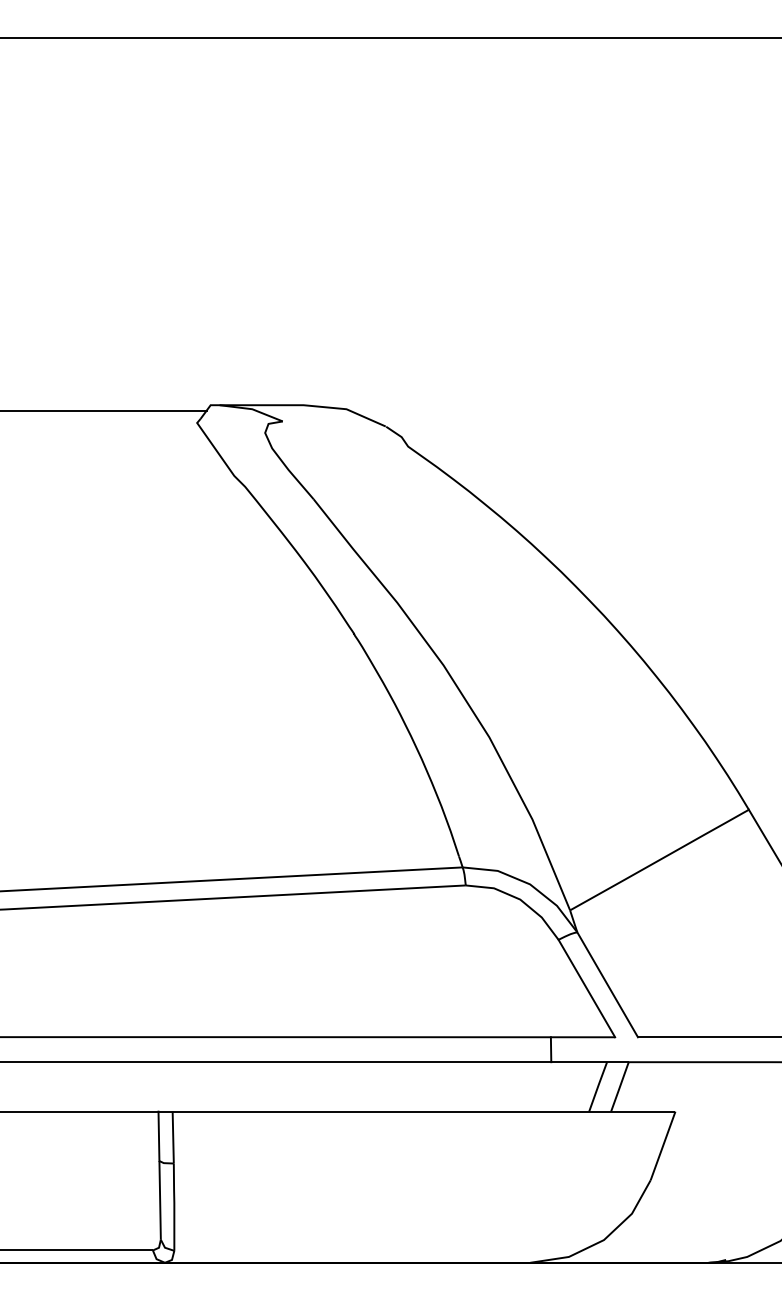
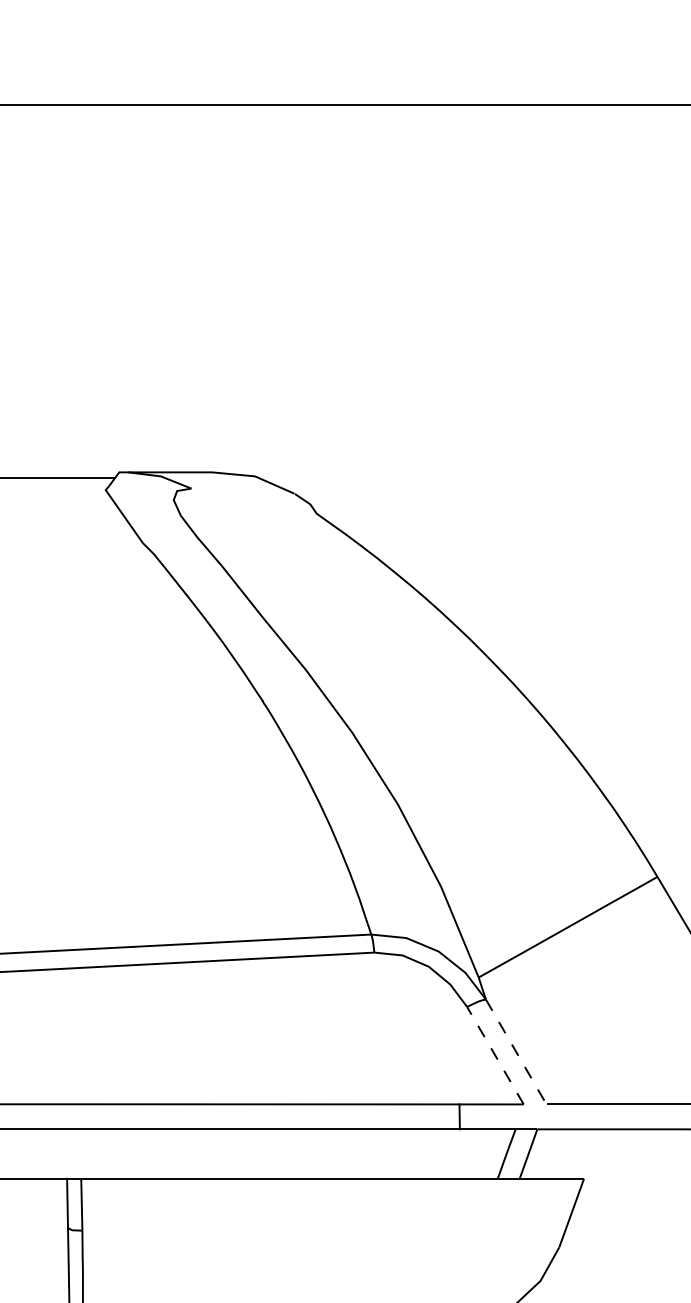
line: (607, 984) -> (516, 1051), solid -> dashed
line: (586, 988) -> (495, 1055), solid -> dashed

